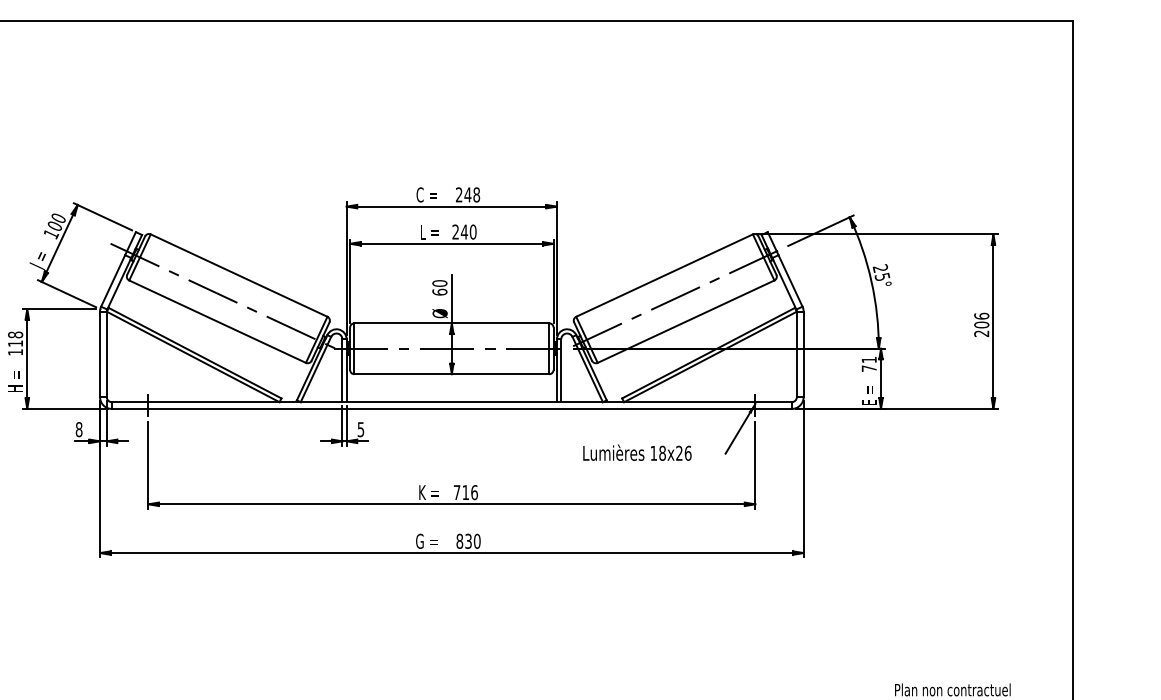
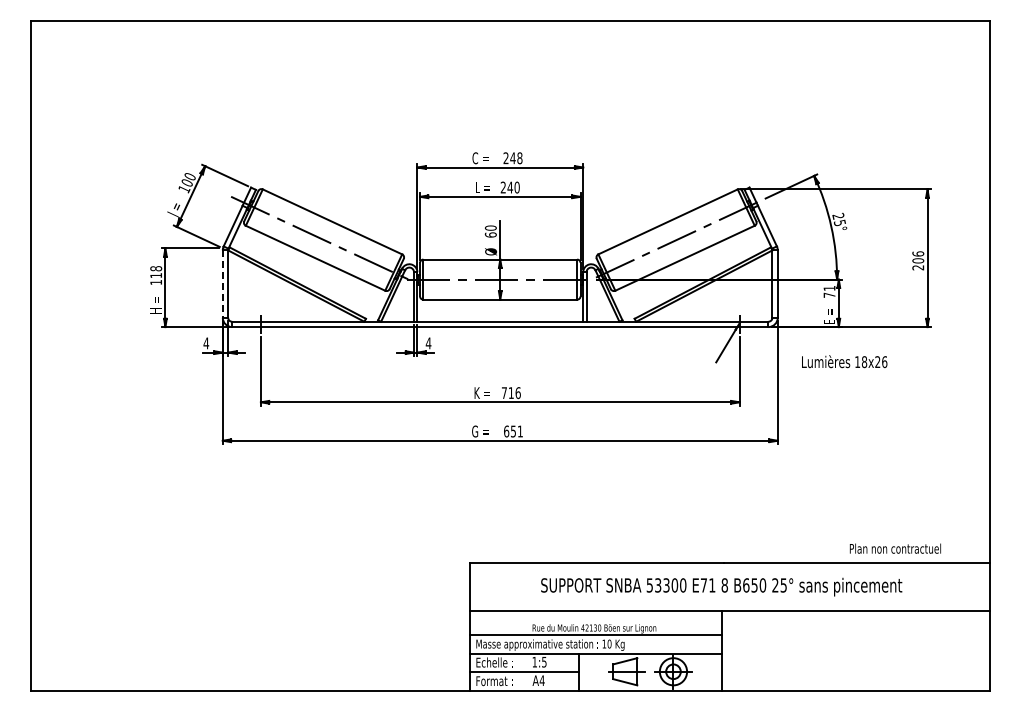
line: (99, 354) -> (222, 284), solid -> dashed
text: (79, 429) -> (206, 343), 8 -> 4
text: (360, 429) -> (428, 343), 5 -> 4
text: (637, 452) -> (844, 361), moved
text: (468, 541) -> (513, 431), 830 -> 651

